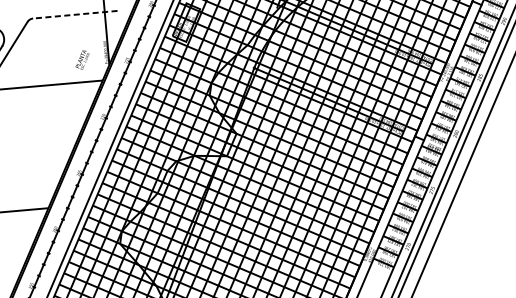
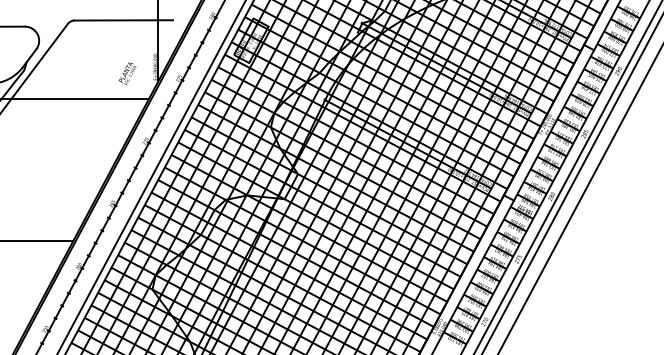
line: (75, 14) -> (123, 20), dashed -> solid

